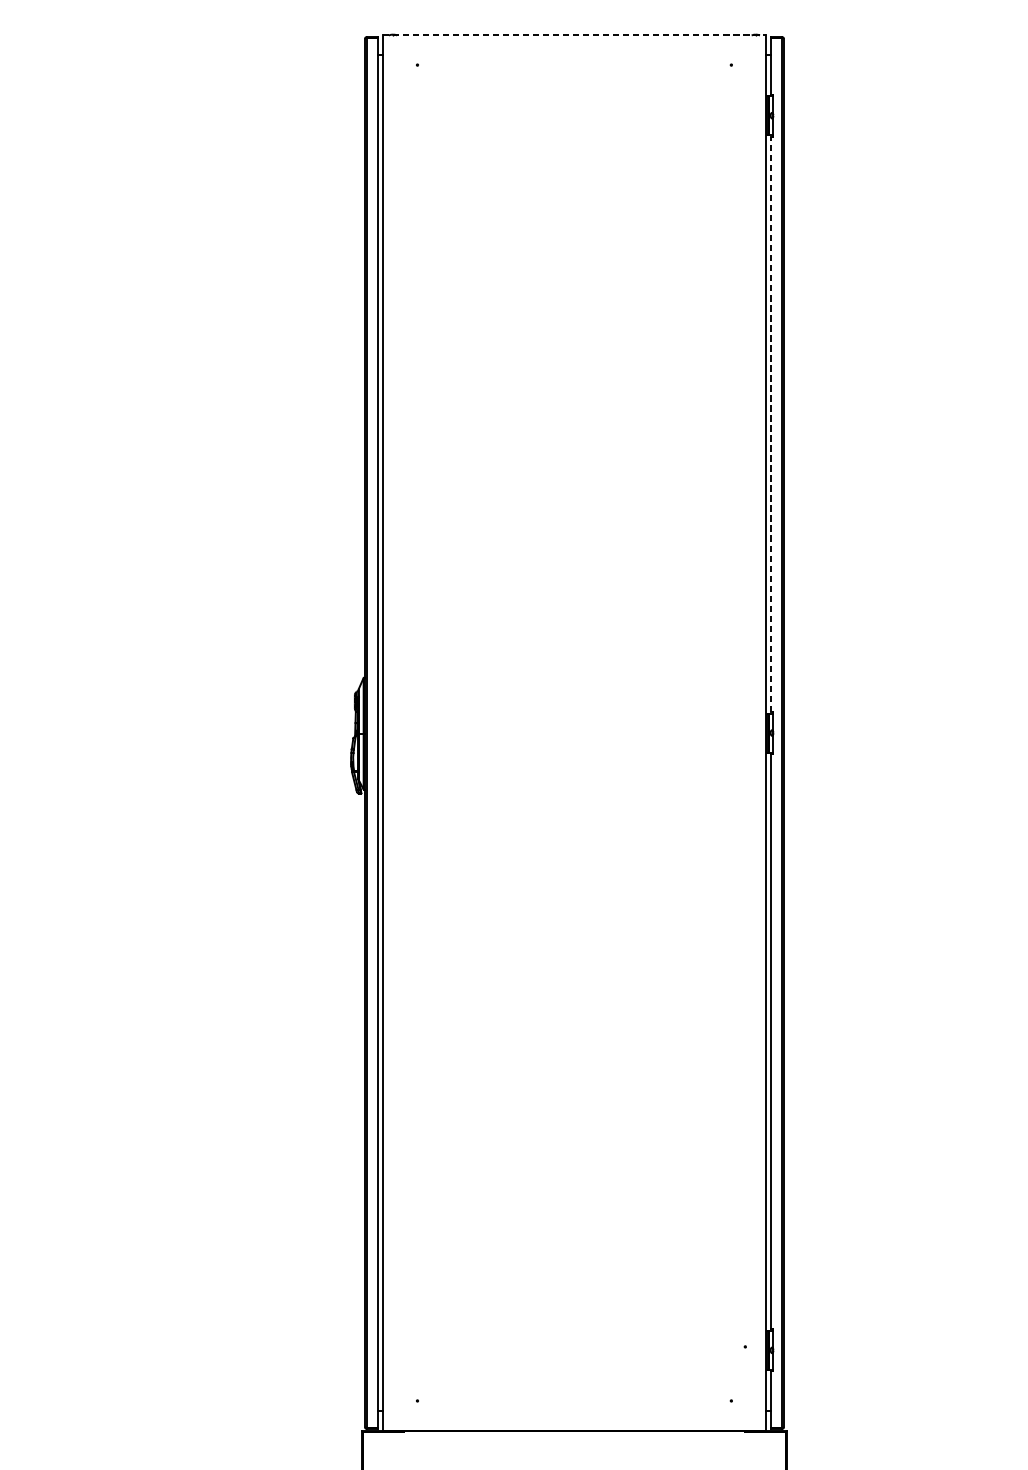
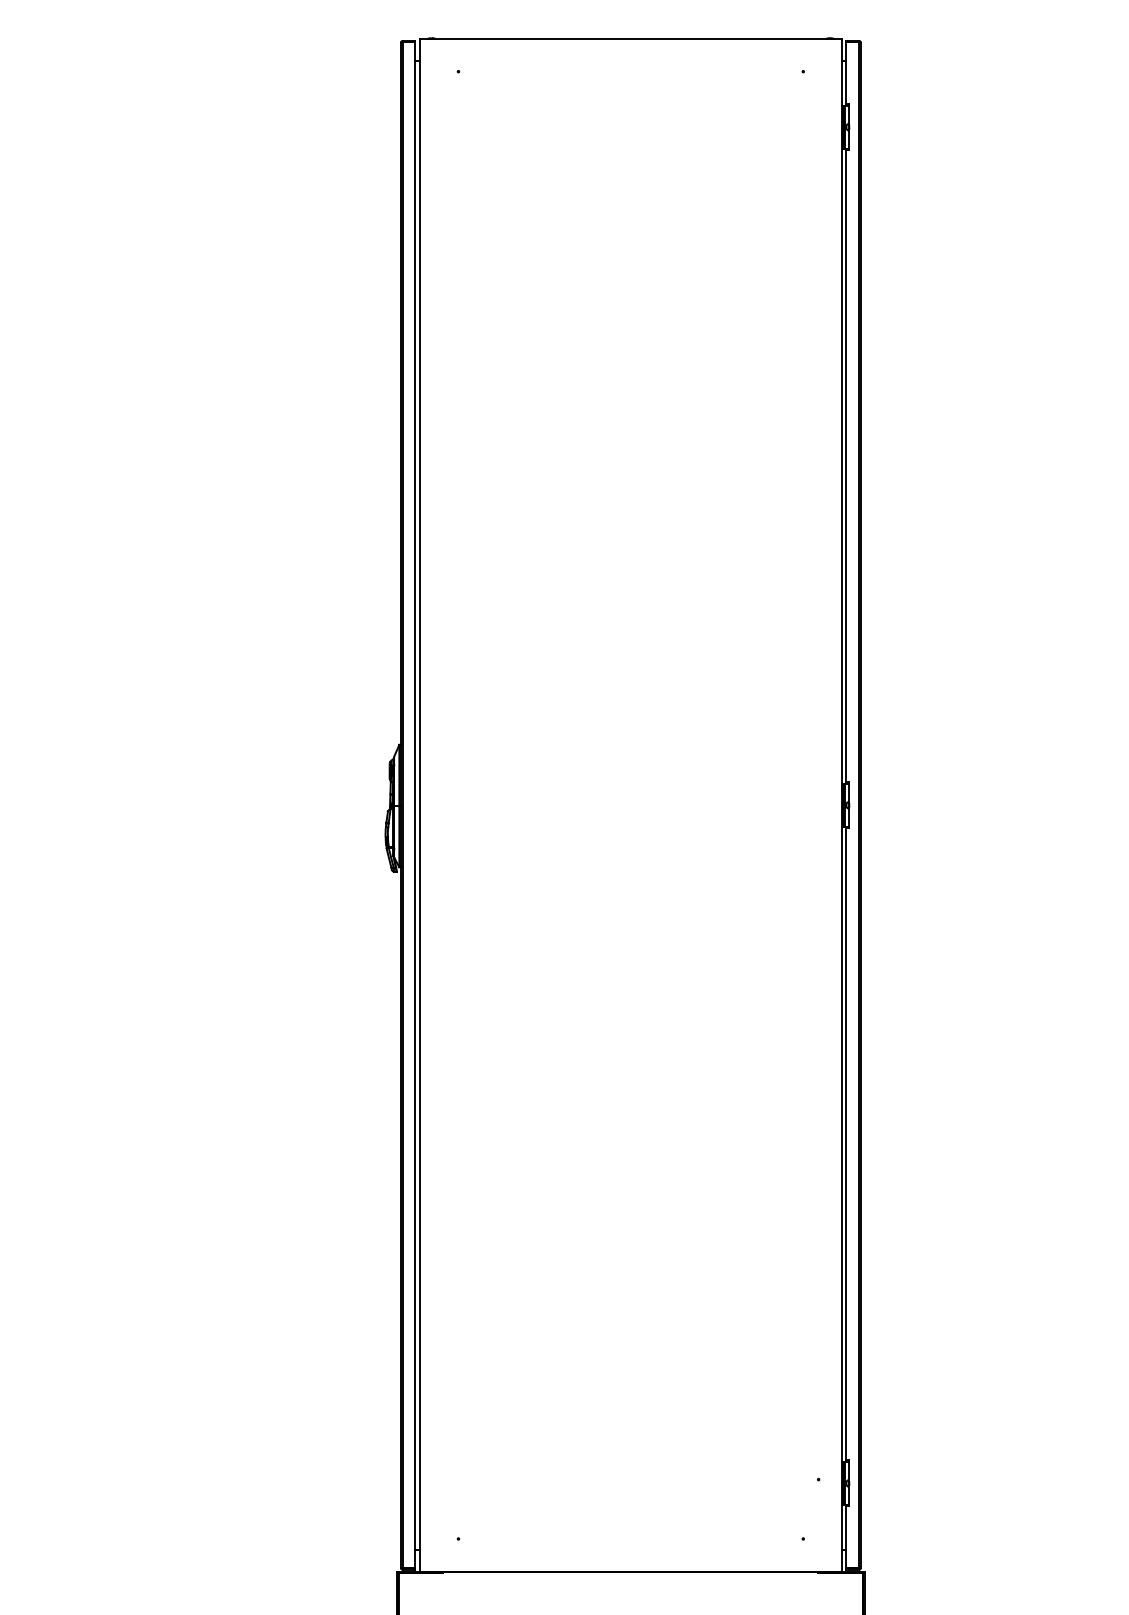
line: (574, 35) -> (630, 39), dashed -> solid
line: (770, 423) -> (846, 465), dashed -> solid

